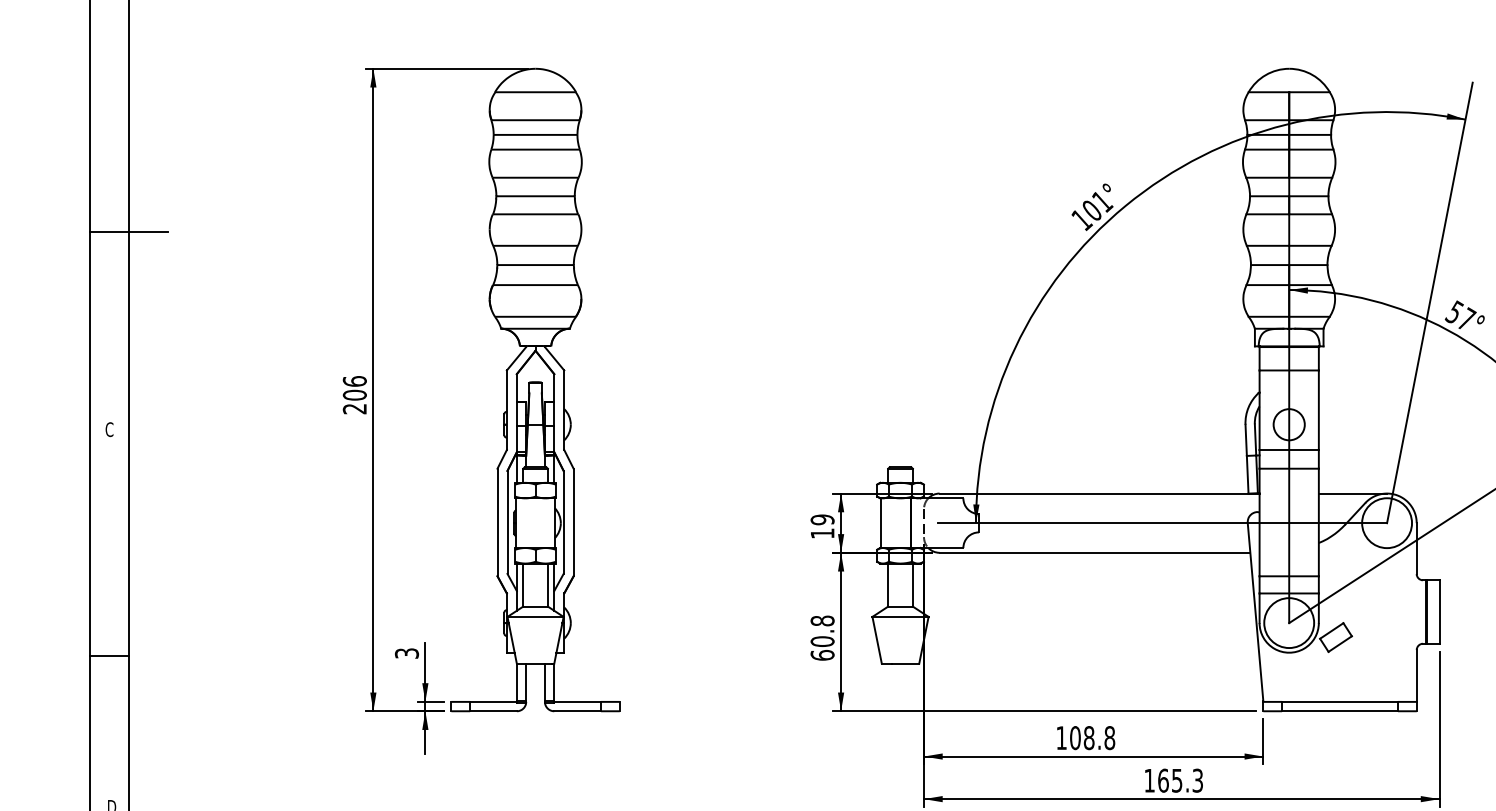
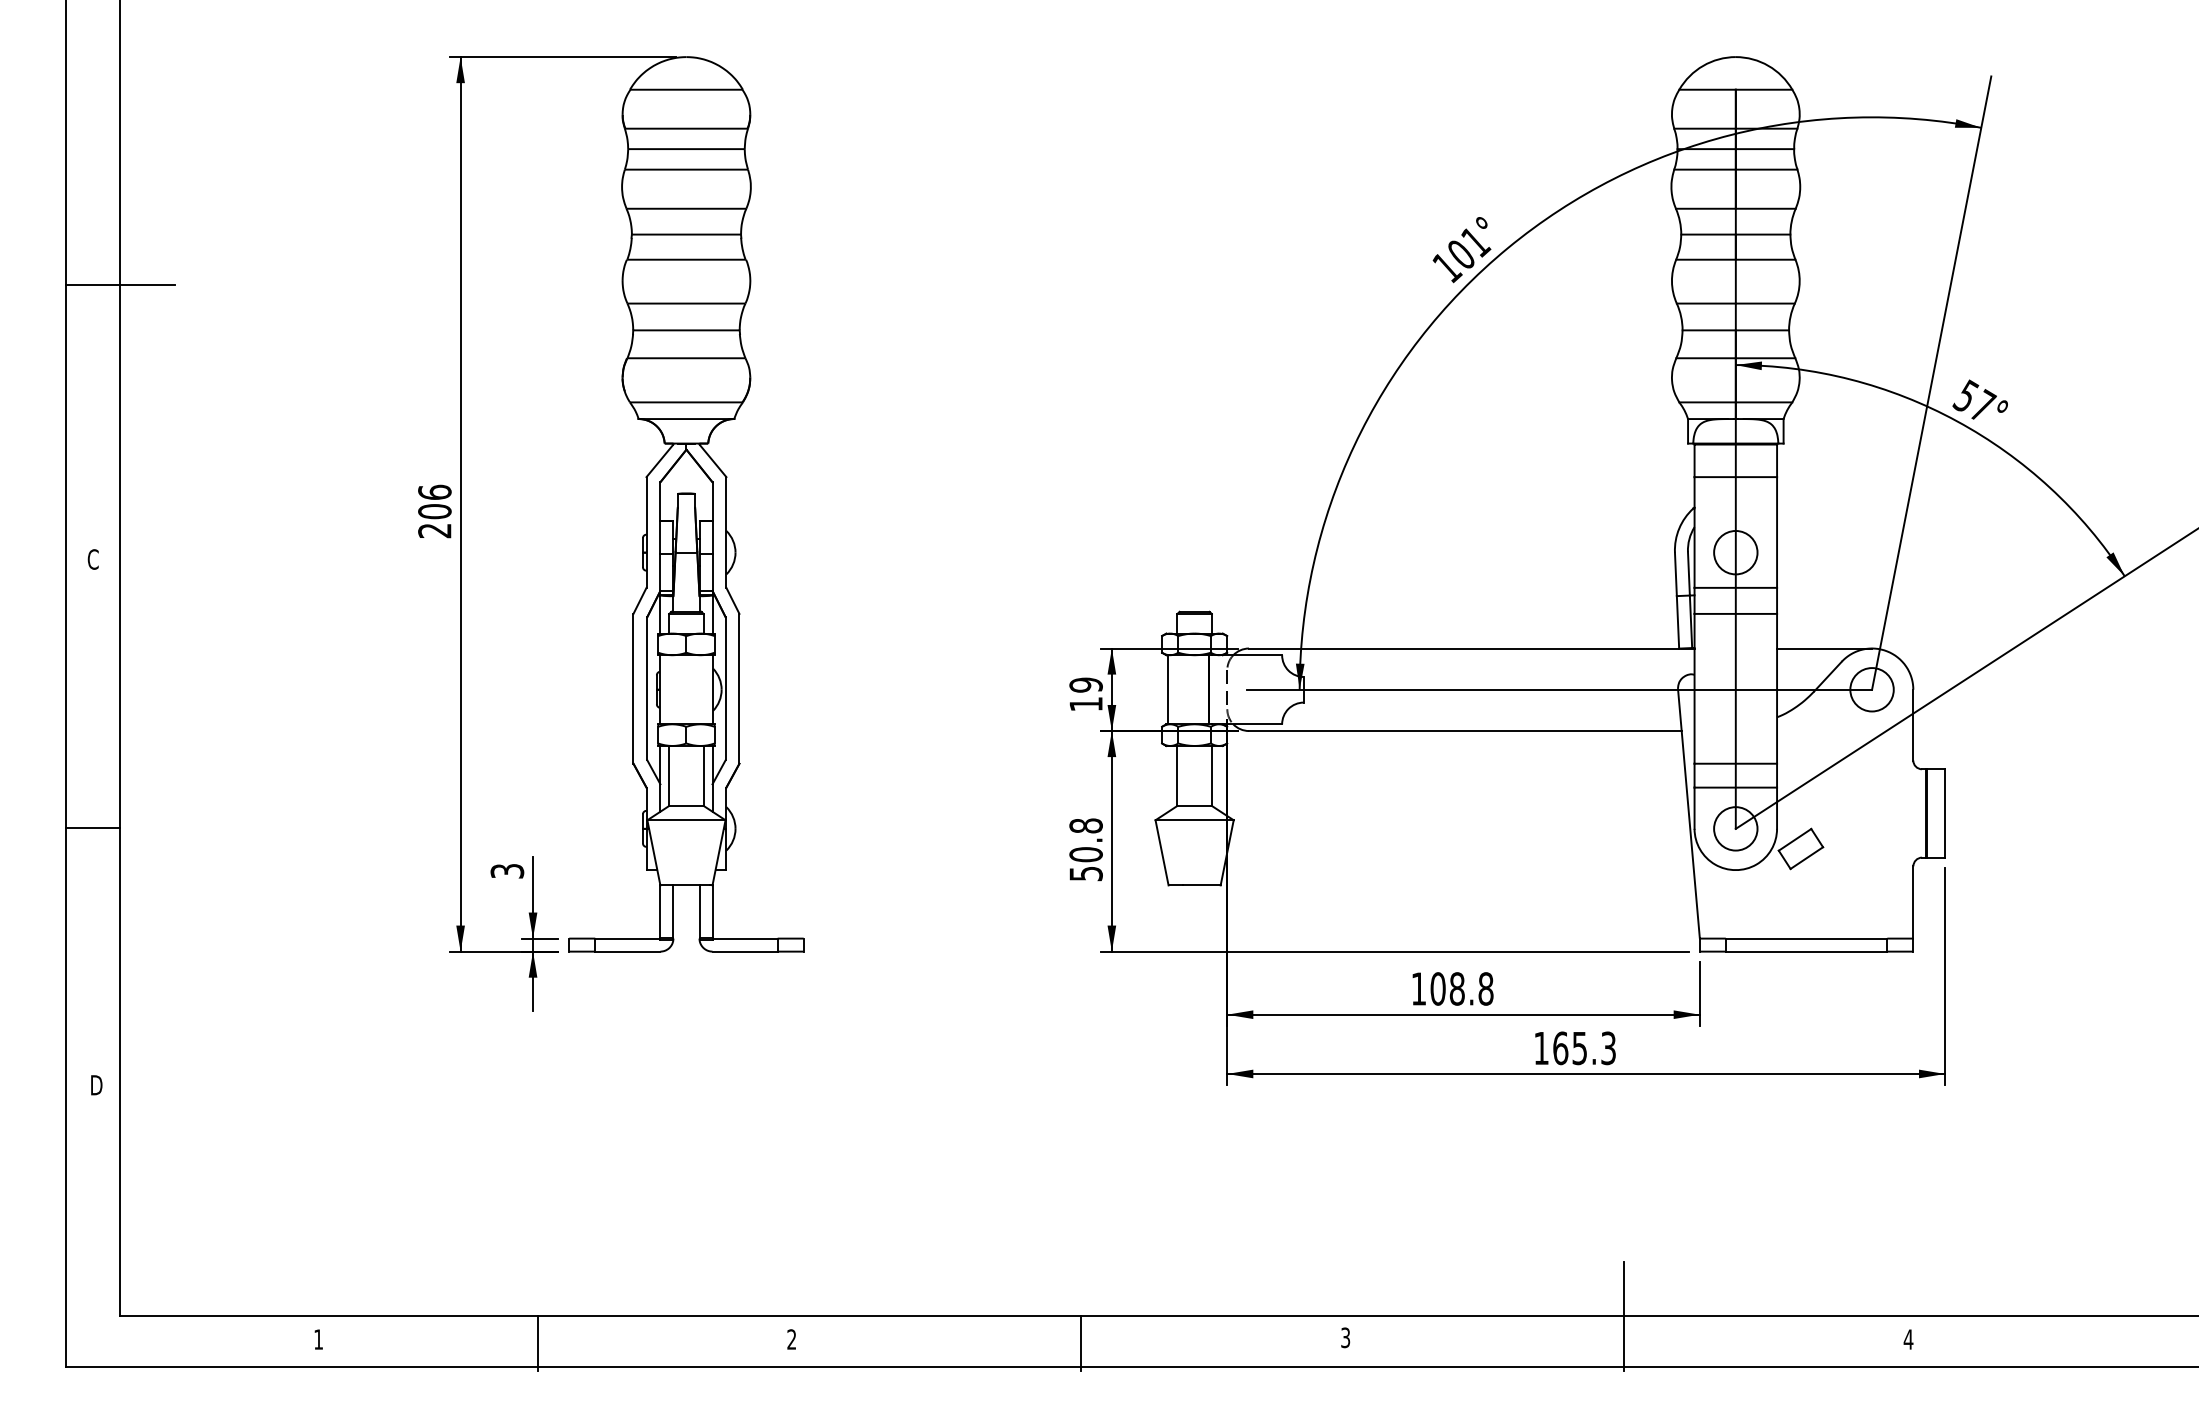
circle: (1386, 522) -> (1871, 689), size x0.62
circle: (1288, 622) -> (1735, 828), size x0.62
line: (108, 655) -> (92, 827), moved
text: (822, 655) -> (1085, 873), 60.8 -> 50.8

